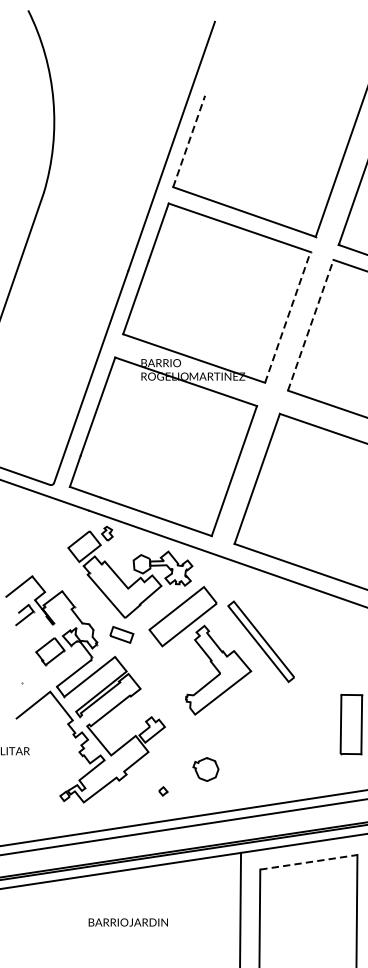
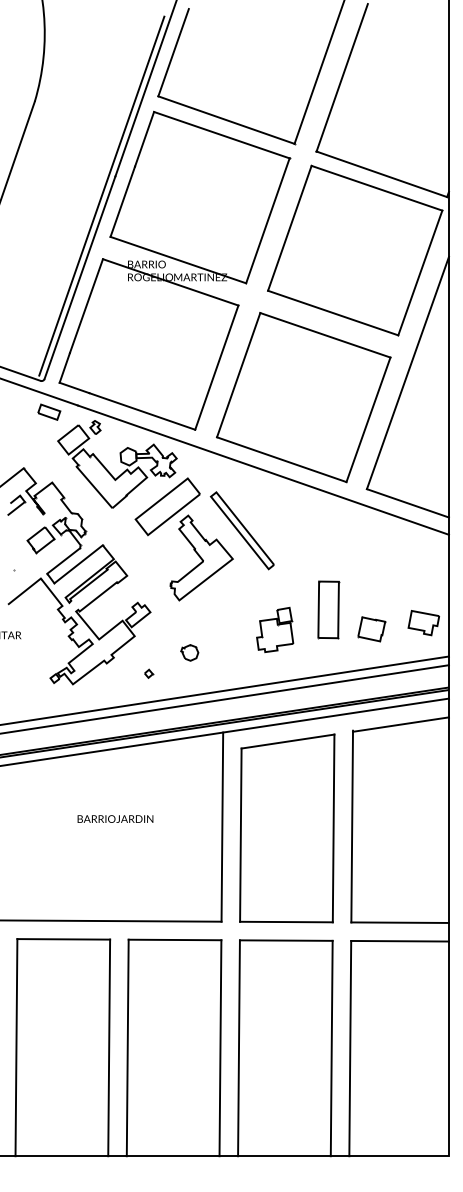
line: (189, 141) -> (173, 52), dashed -> solid
line: (113, 290) -> (101, 195), added
line: (288, 317) -> (268, 220), dashed -> solid
line: (311, 324) -> (290, 227), dashed -> solid
part: (122, 634) -> (49, 411), moved
part: (295, 745) -> (275, 629), added
part: (205, 769) -> (189, 652), size x0.71
line: (309, 862) -> (288, 741), dashed -> solid
text: (128, 921) -> (115, 818), moved

